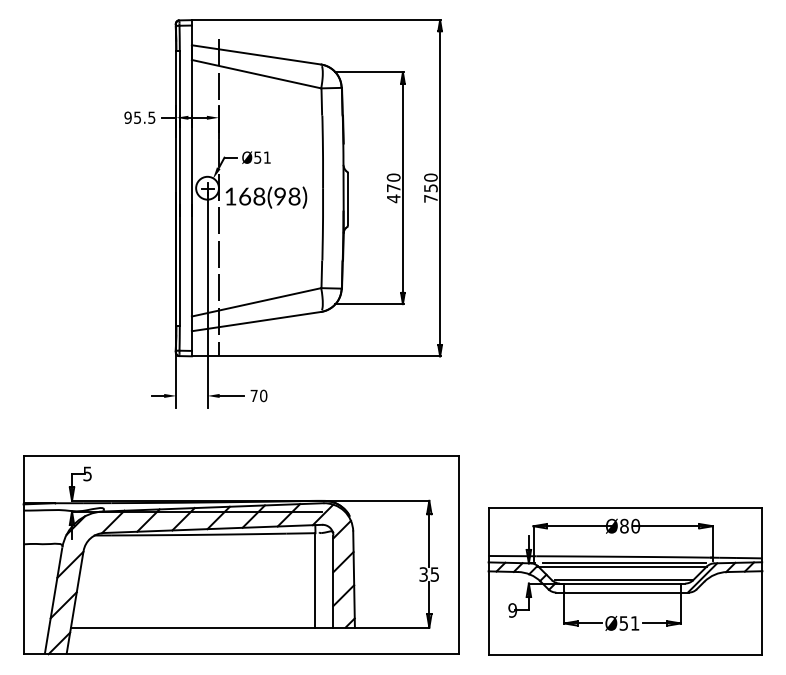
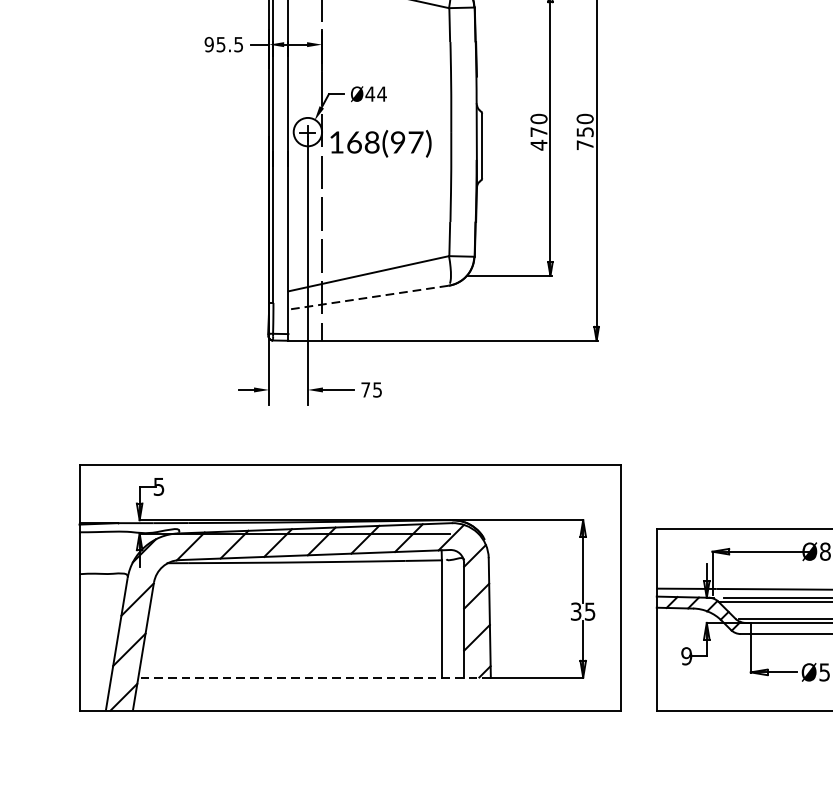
text: (262, 157) -> (376, 93), Ø51 -> Ø44
text: (294, 196) -> (415, 142), 168(98) -> 168(97)
line: (255, 321) -> (367, 297), solid -> dashed
text: (263, 395) -> (377, 389), 70 -> 75
line: (212, 627) -> (314, 677), solid -> dashed

